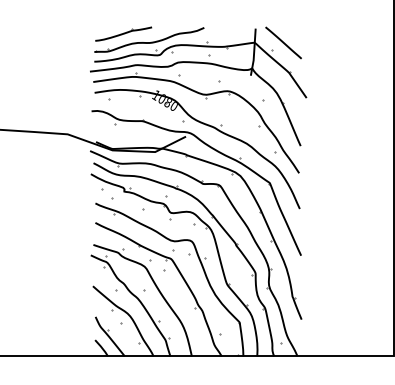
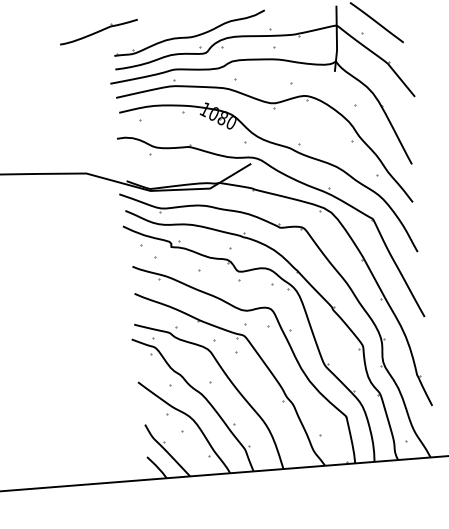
part: (123, 33) -> (98, 31), moved

